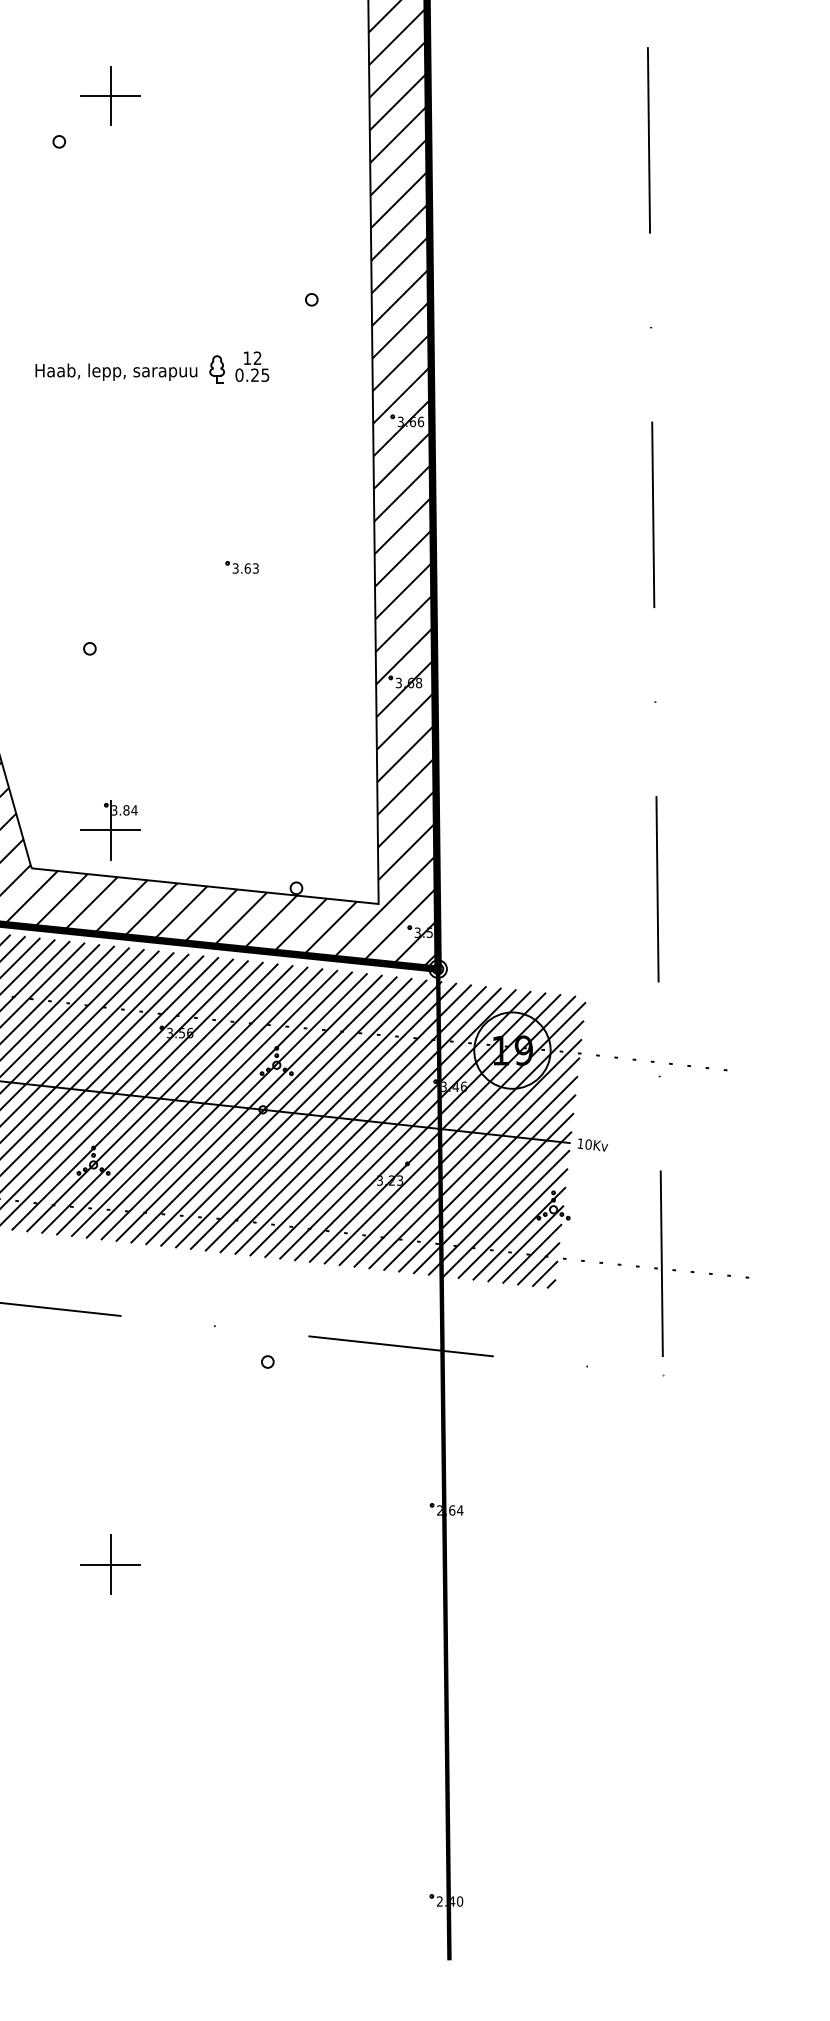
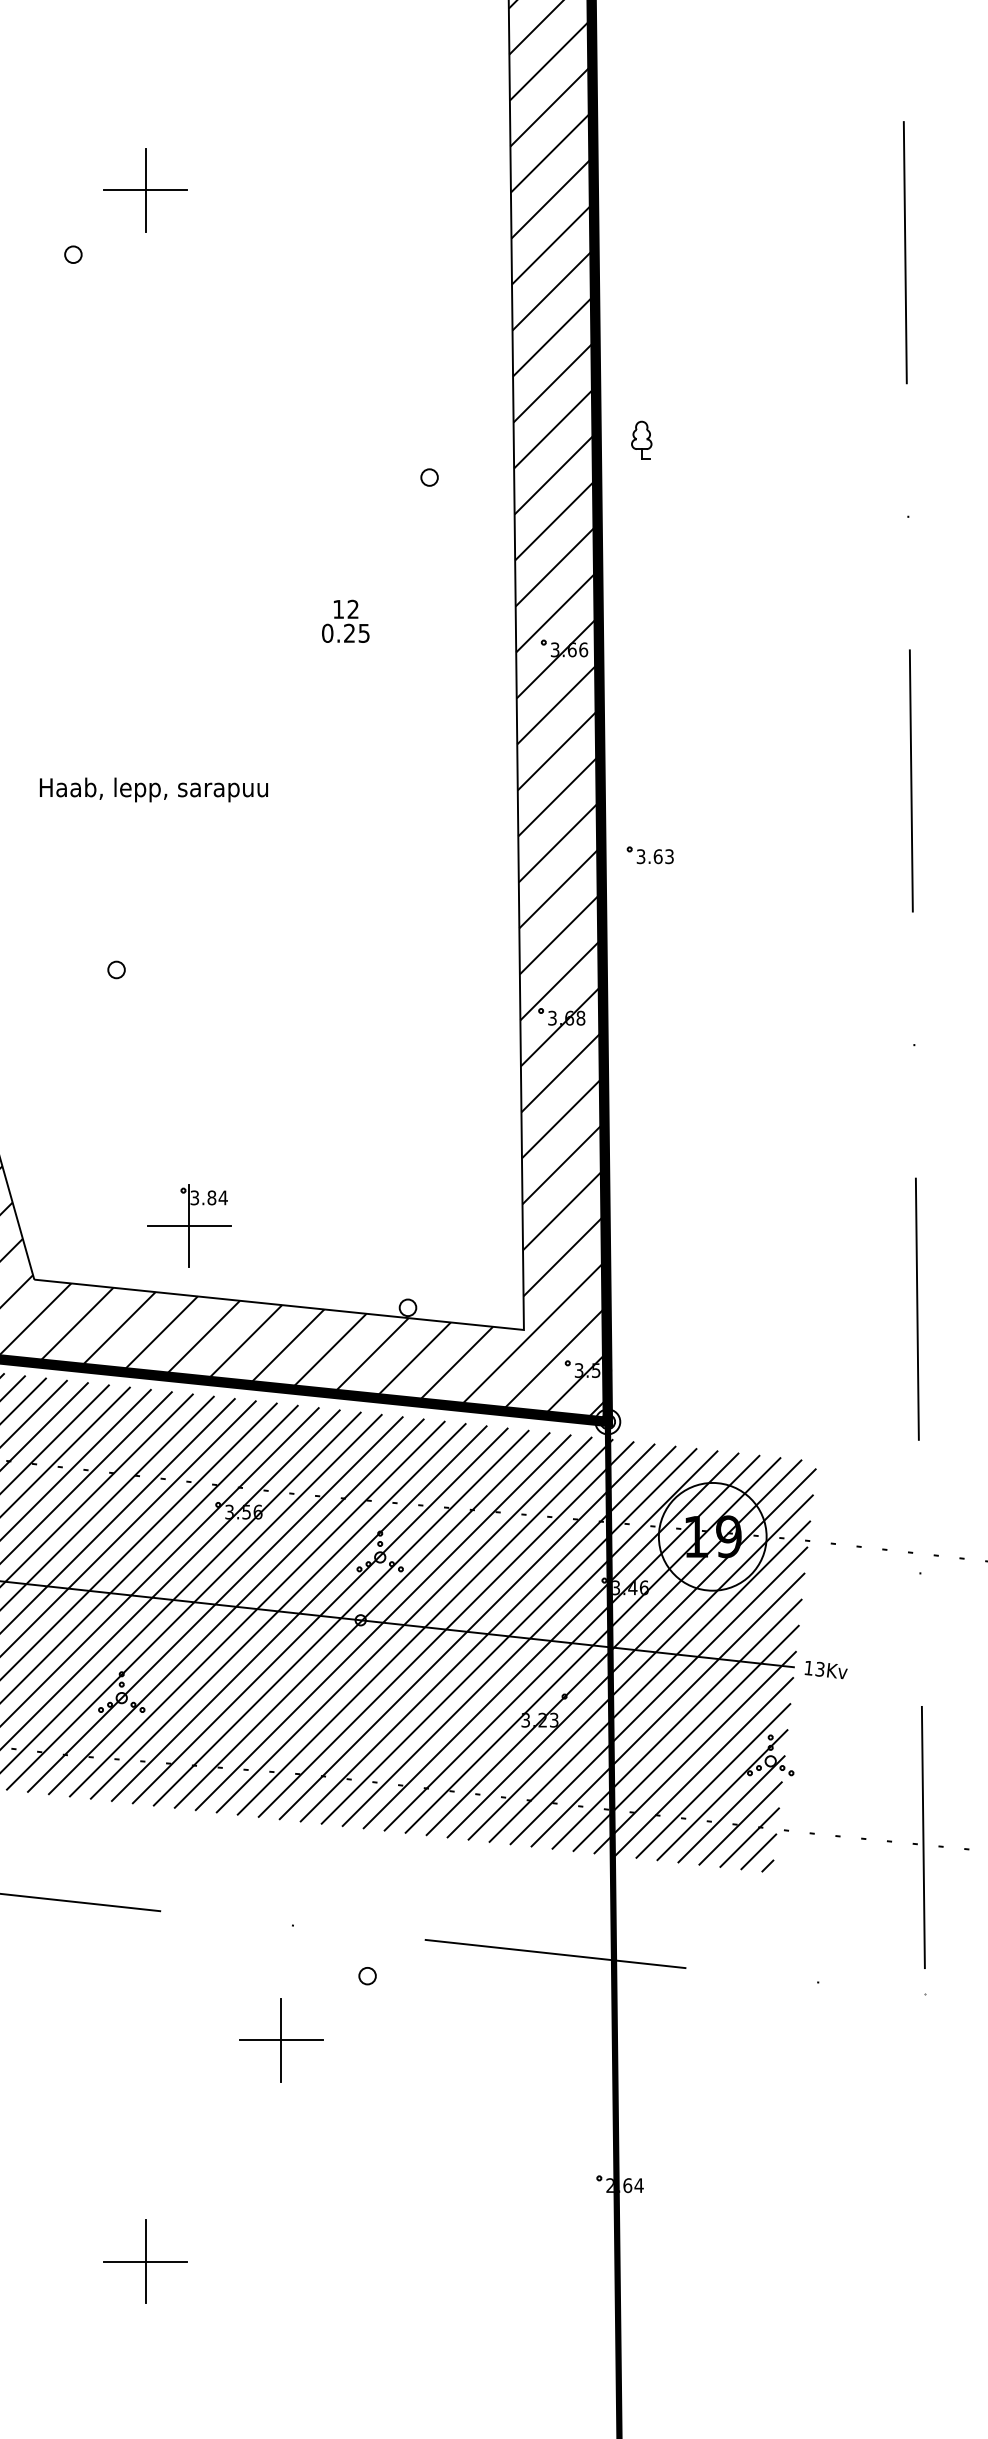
text: (252, 366) -> (345, 621), moved
part: (216, 369) -> (640, 440), moved
text: (116, 371) -> (154, 788), moved
part: (241, 567) -> (649, 855), moved
part: (110, 830) -> (189, 1226), moved
text: (588, 1144) -> (819, 1669), 10Kv -> 13Kv
part: (206, 1407) -> (281, 2040), added

